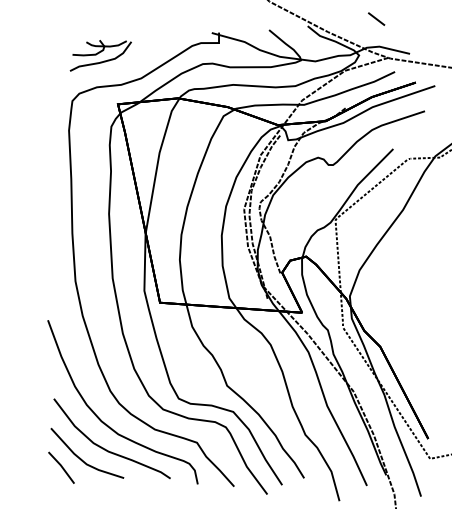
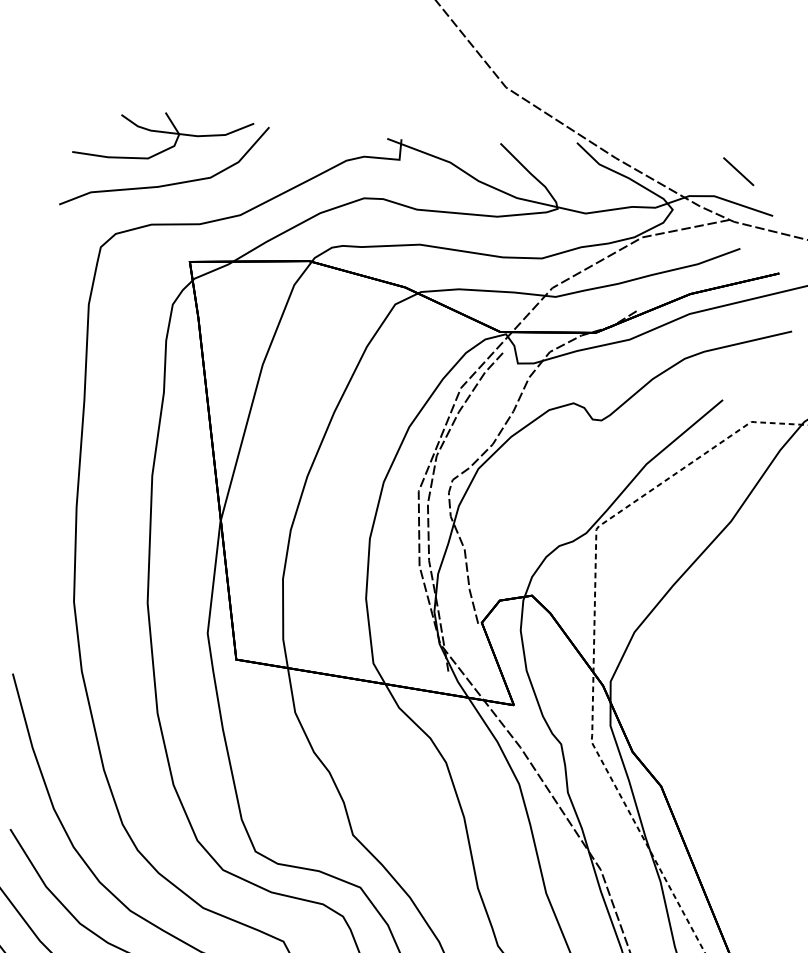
line: (376, 18) -> (738, 170), moved
part: (100, 55) -> (164, 162), size x1.67

